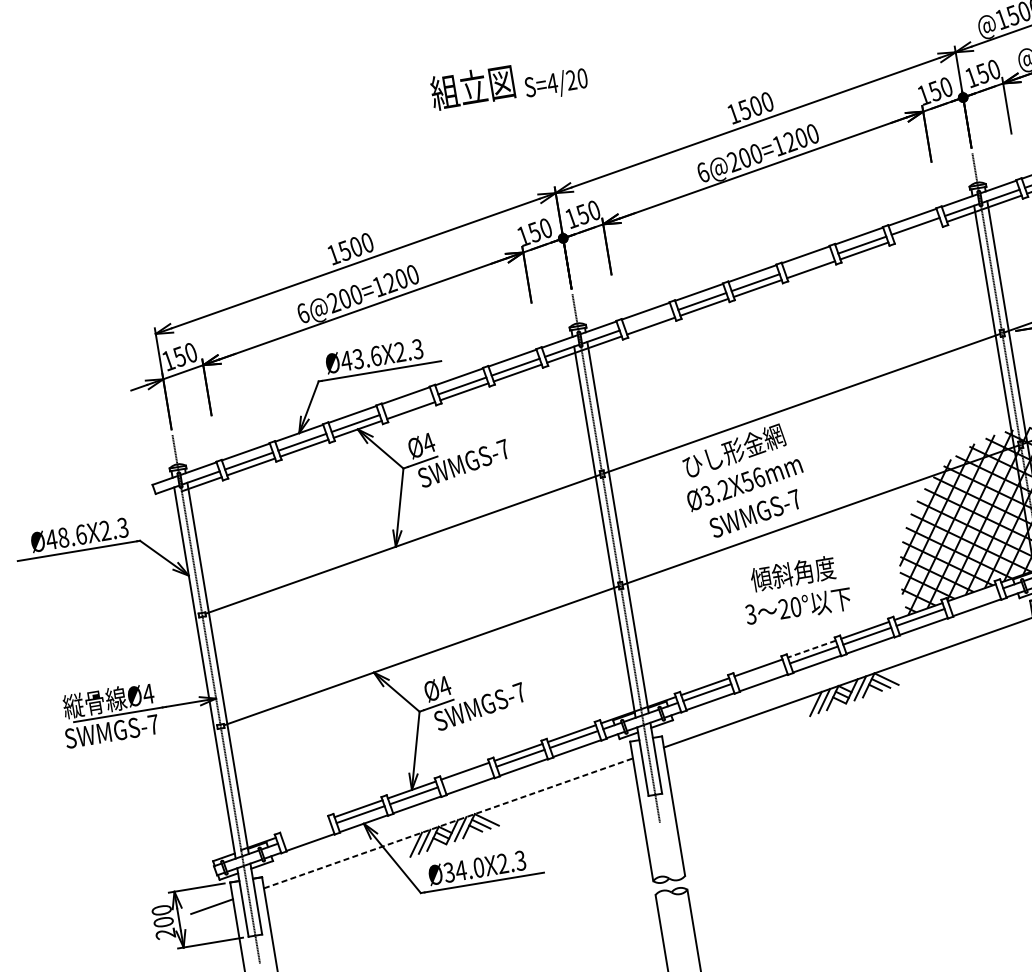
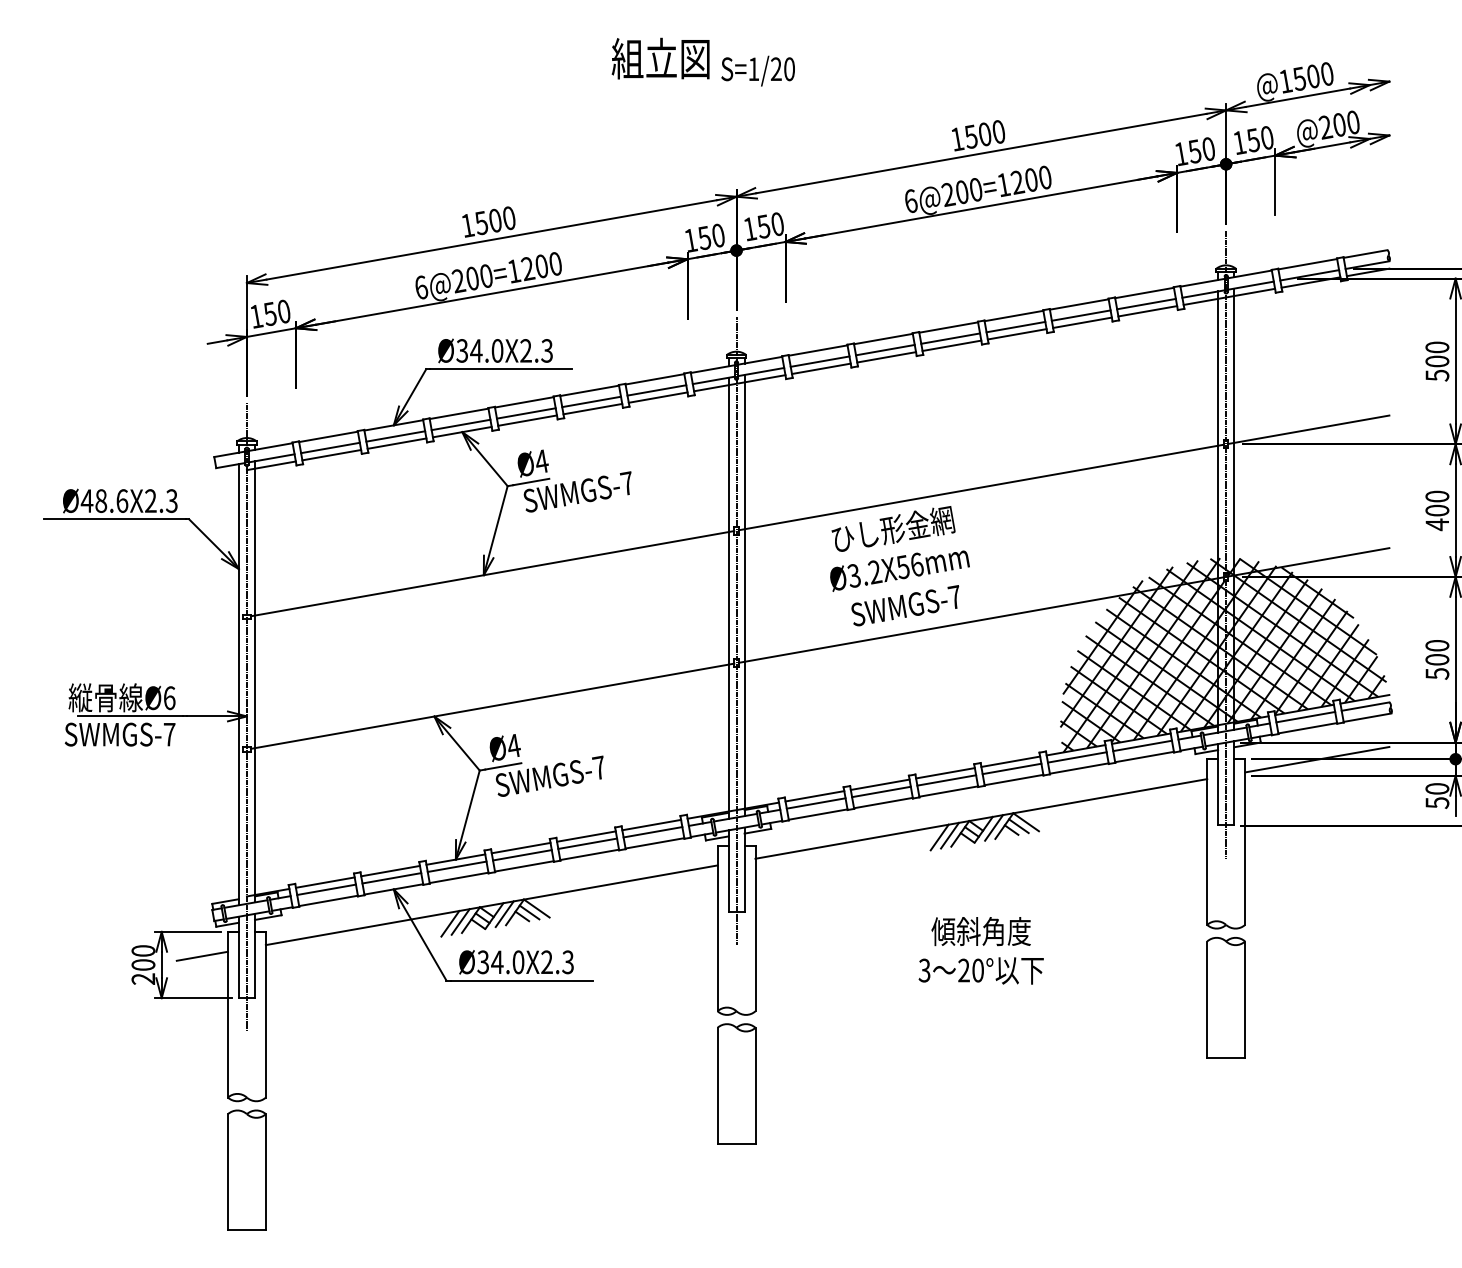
text: (552, 82) -> (753, 68), S=4/20 -> S=1/20
line: (917, 232) -> (1147, 311), added
line: (808, 263) -> (1015, 326), added
line: (648, 320) -> (819, 361), added
text: (360, 358) -> (479, 350), Ø43.6X2.3 -> Ø34.0X2.3
line: (408, 404) -> (525, 413), added
text: (795, 589) -> (980, 950), moved
line: (973, 598) -> (1142, 745), added
line: (811, 649) -> (945, 773), dashed -> solid
line: (760, 673) -> (881, 791), added
text: (148, 694) -> (169, 698), Ø4 -> Ø6
line: (467, 777) -> (522, 855), added
line: (449, 823) -> (492, 905), dashed -> solid
line: (304, 827) -> (324, 882), added
line: (307, 833) -> (326, 889), added

